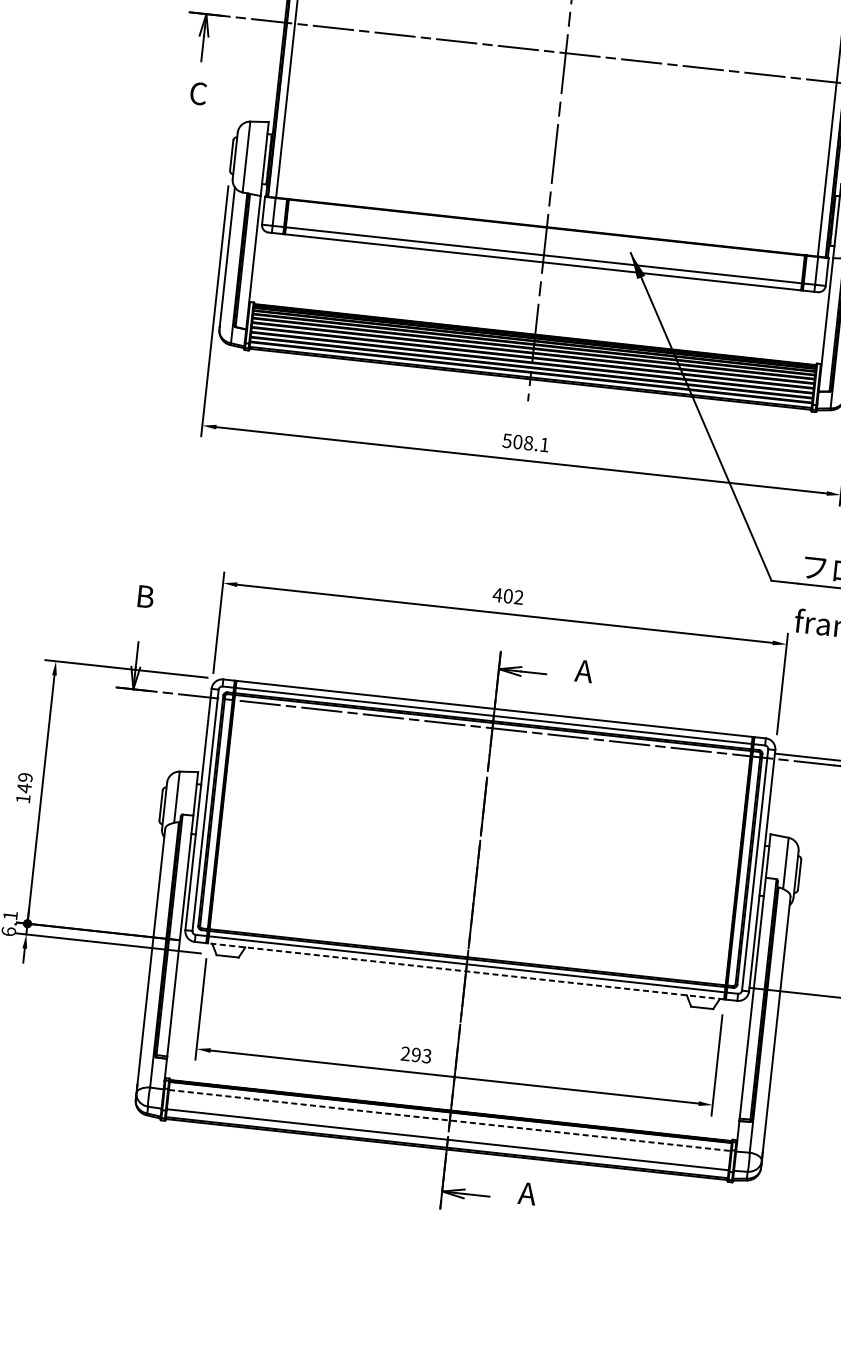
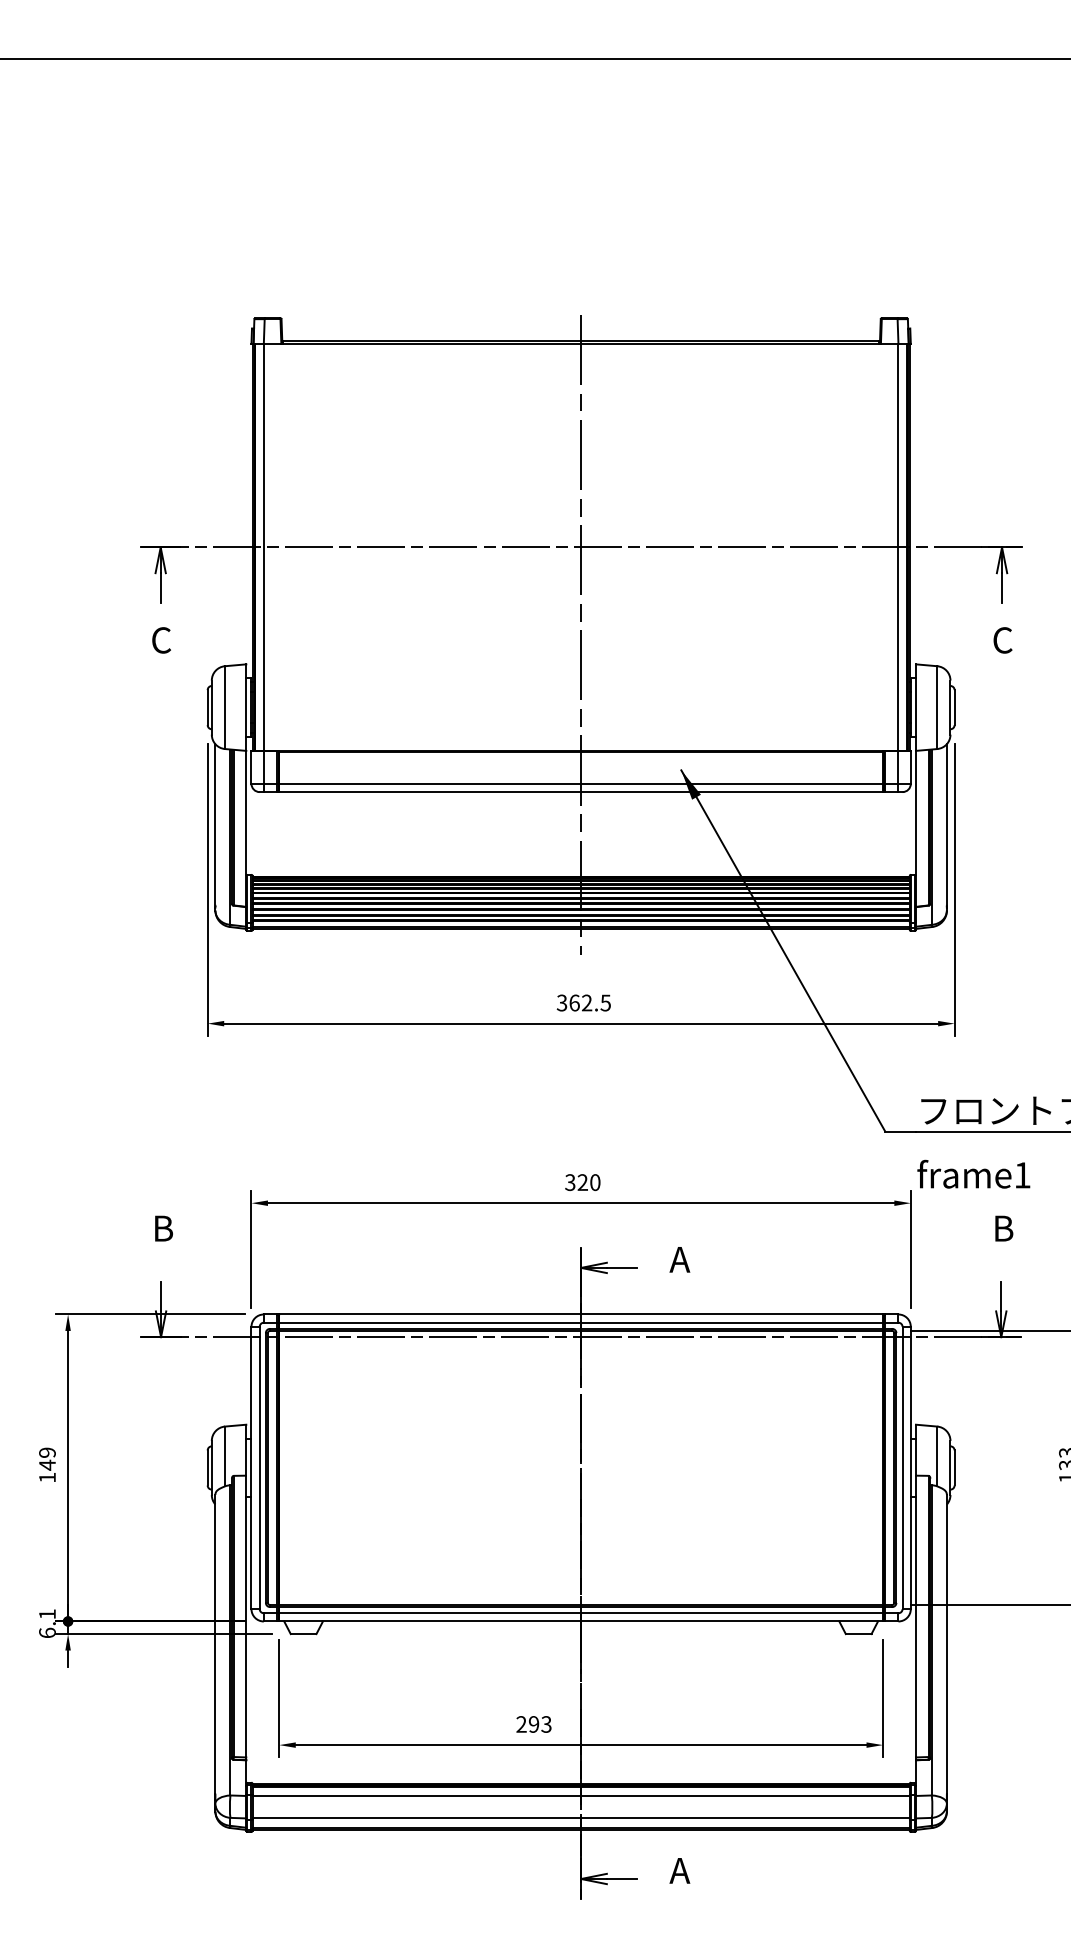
text: (525, 442) -> (583, 1002), 508.1 -> 362.5
text: (508, 596) -> (582, 1182), 402 -> 320
line: (466, 971) -> (581, 1621), dashed -> solid
line: (450, 1120) -> (581, 1795), dashed -> solid

